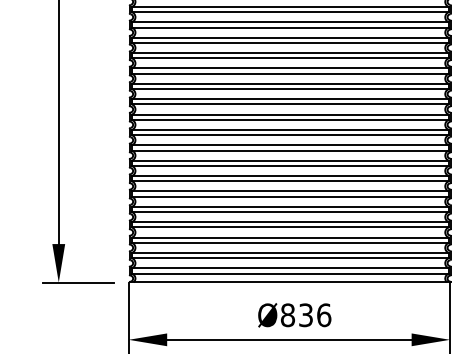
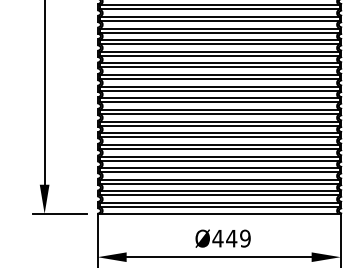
text: (305, 315) -> (231, 238), Ø836 -> Ø449

